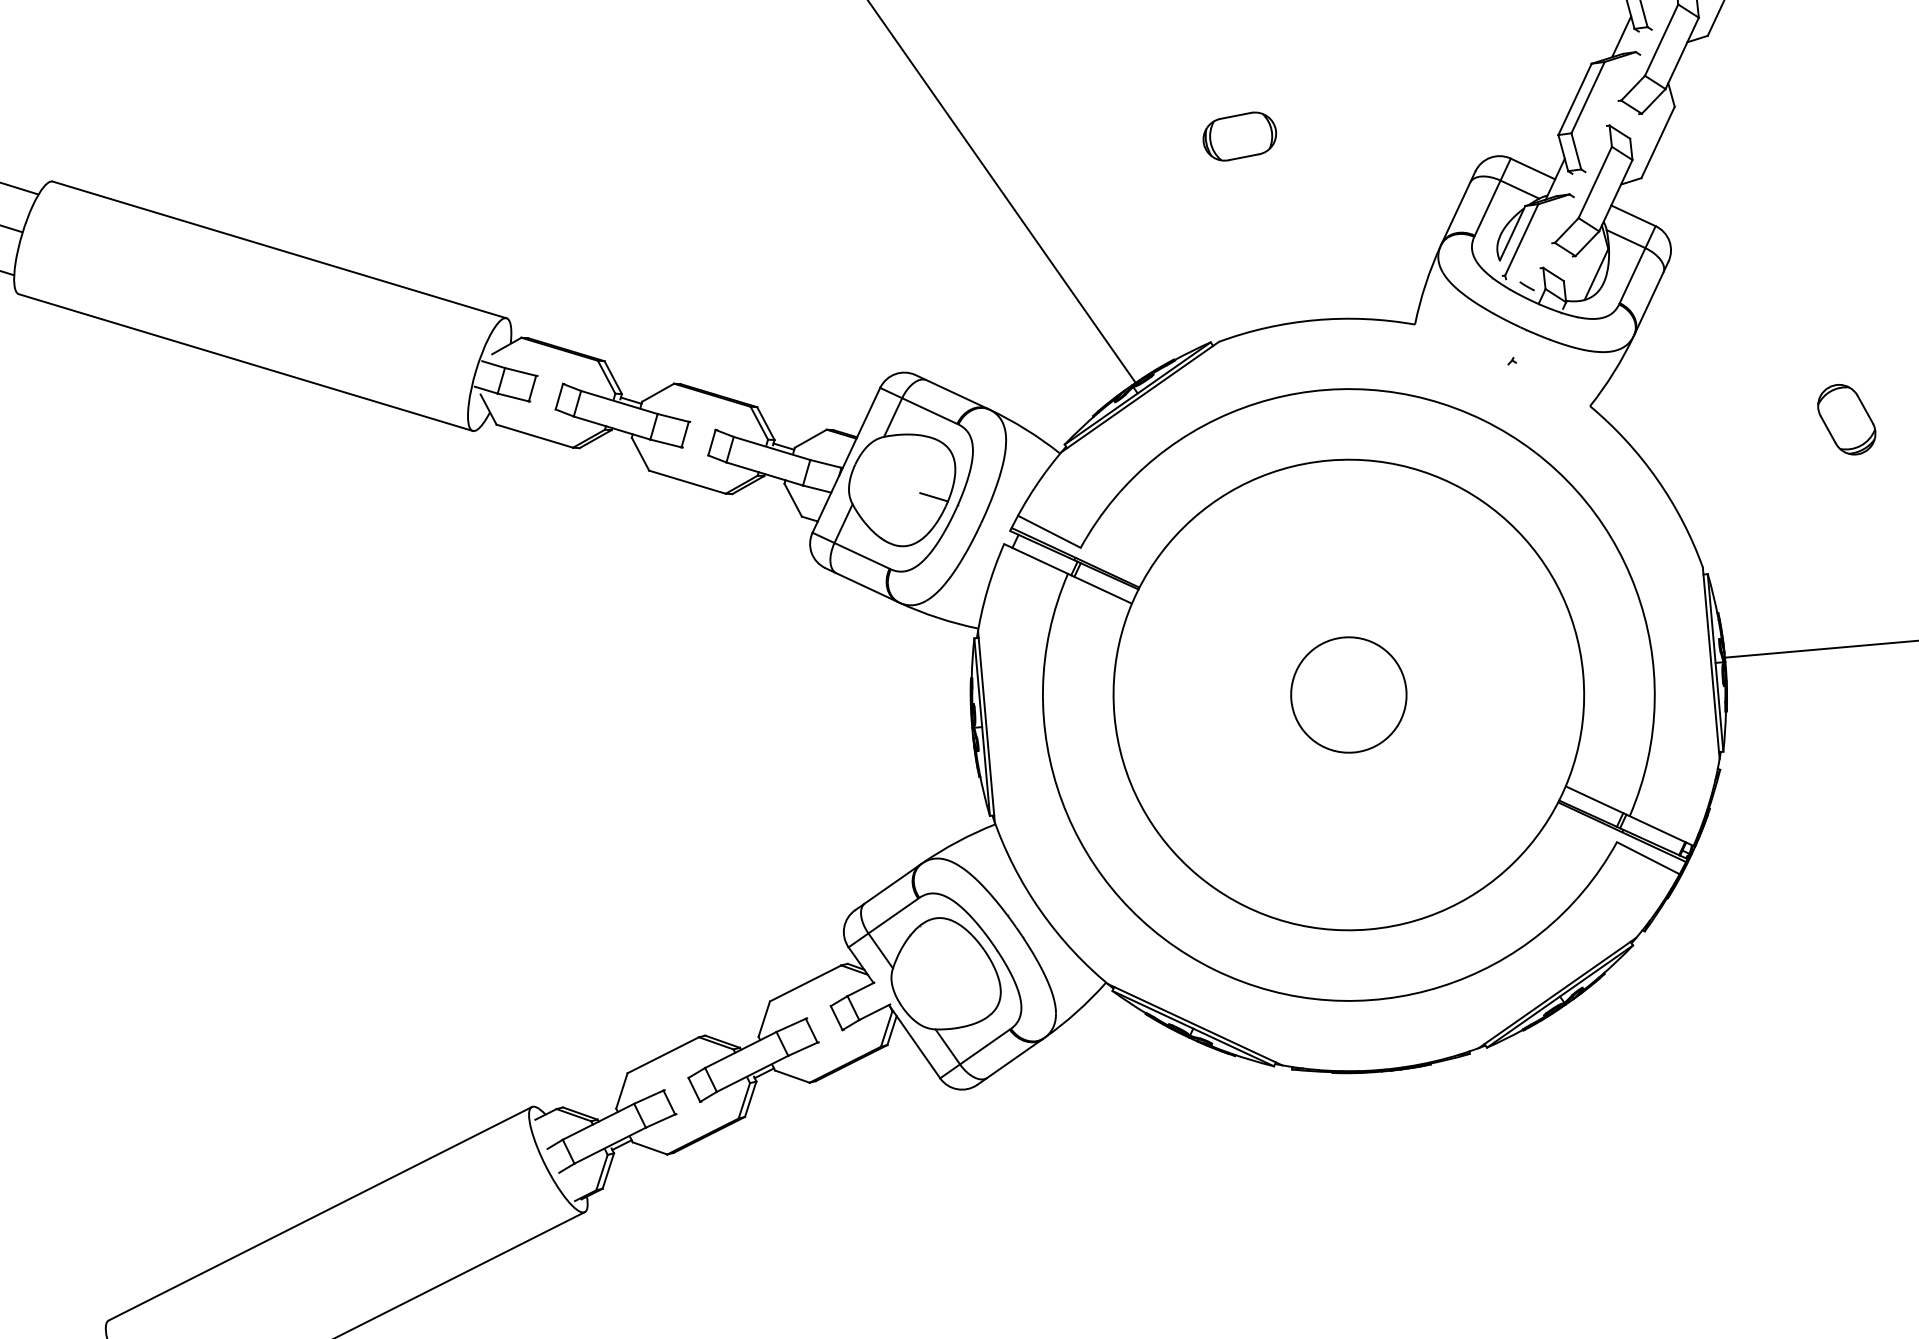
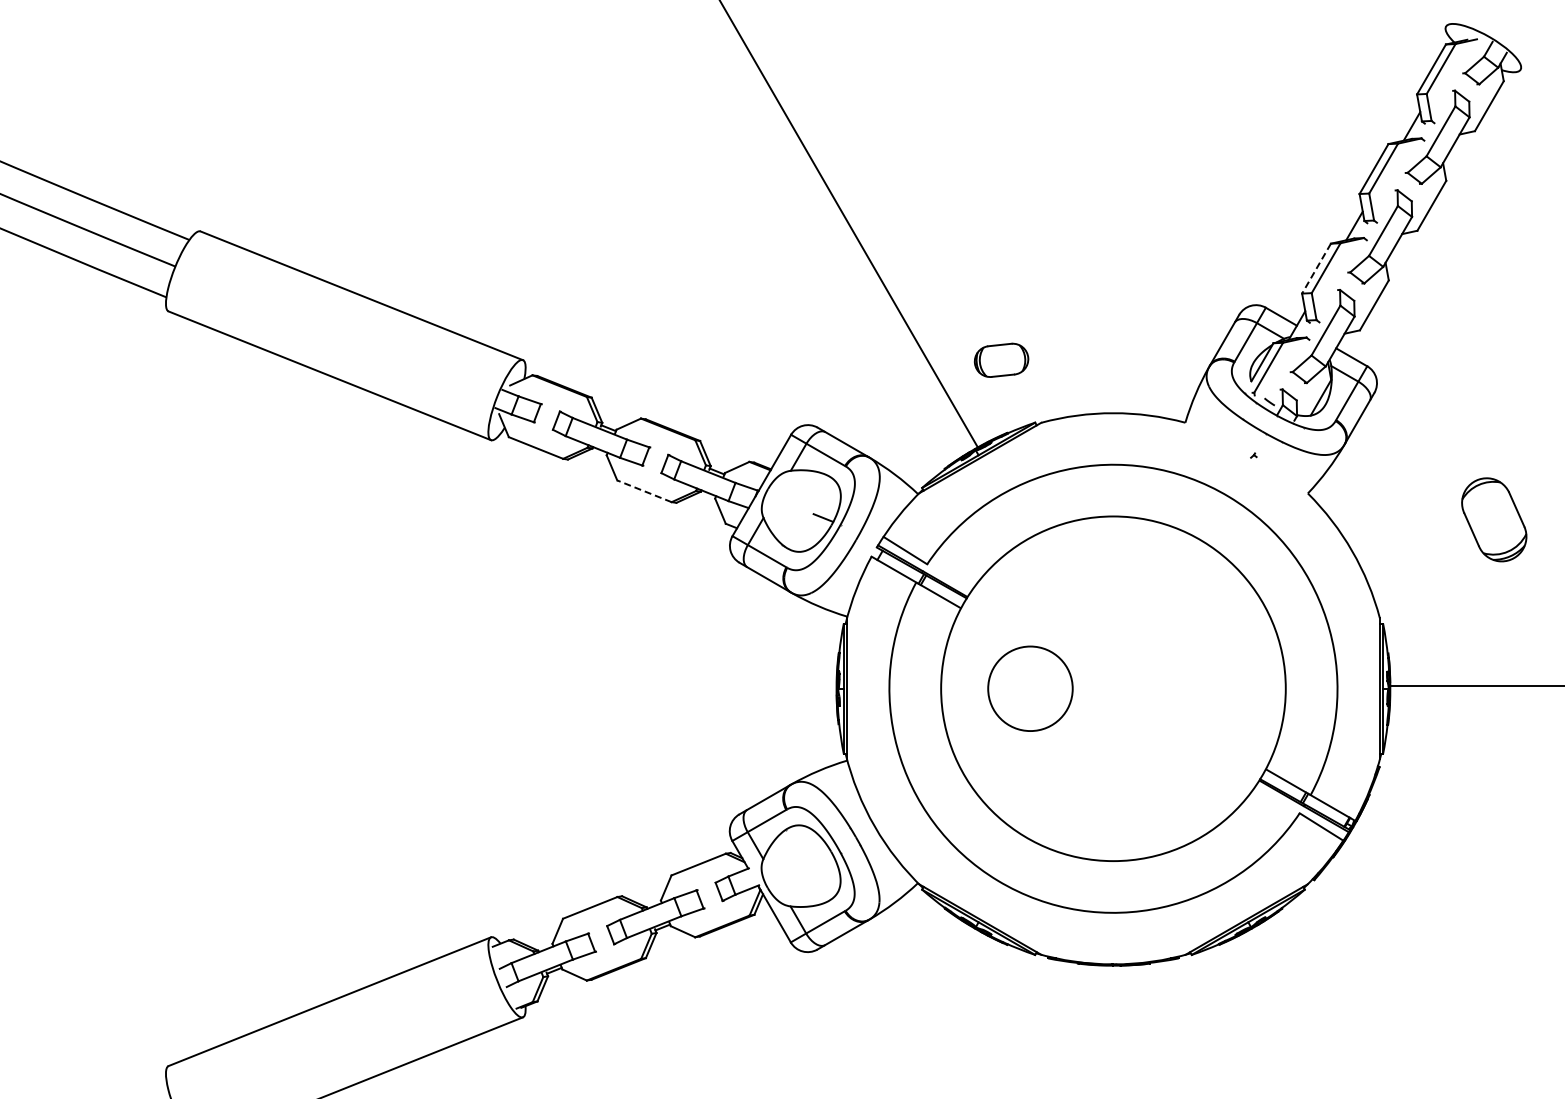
line: (1574, 99) -> (1316, 268), solid -> dashed
part: (1239, 135) -> (1001, 359), moved
part: (1846, 419) -> (1494, 519), size x1.6
line: (687, 482) -> (644, 491), solid -> dashed
circle: (1348, 694) -> (1030, 688), moved

